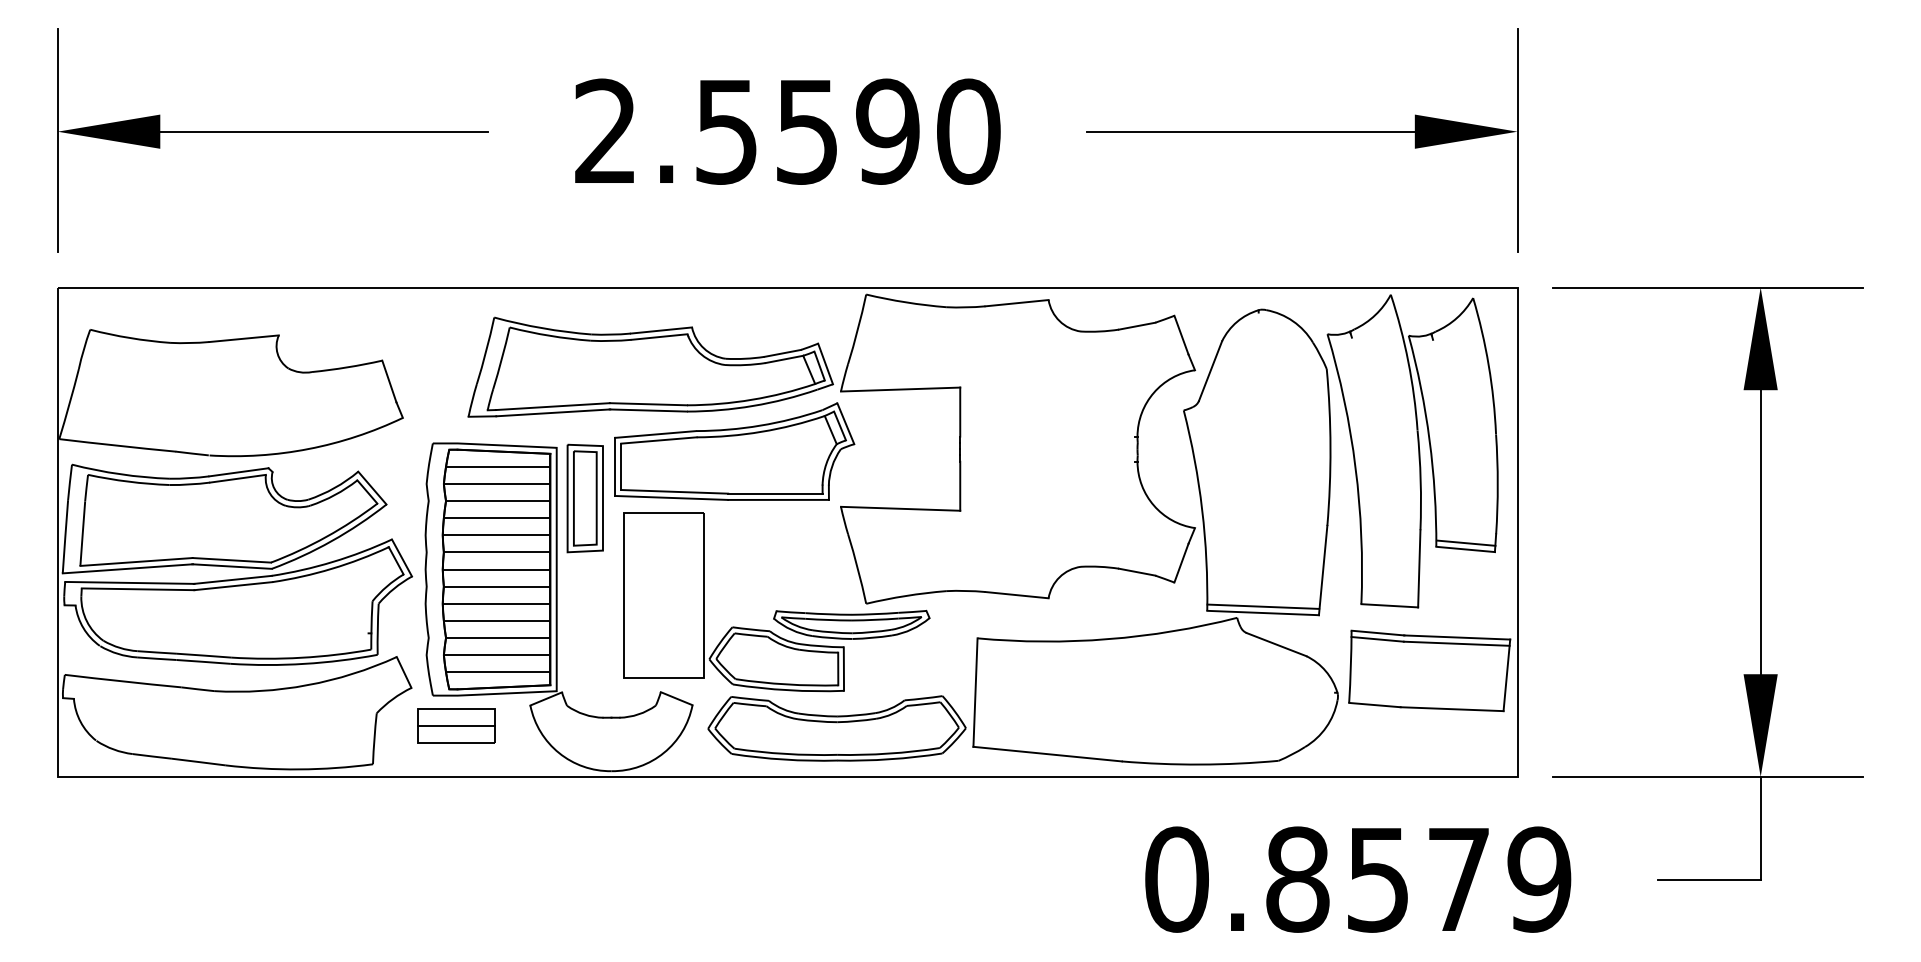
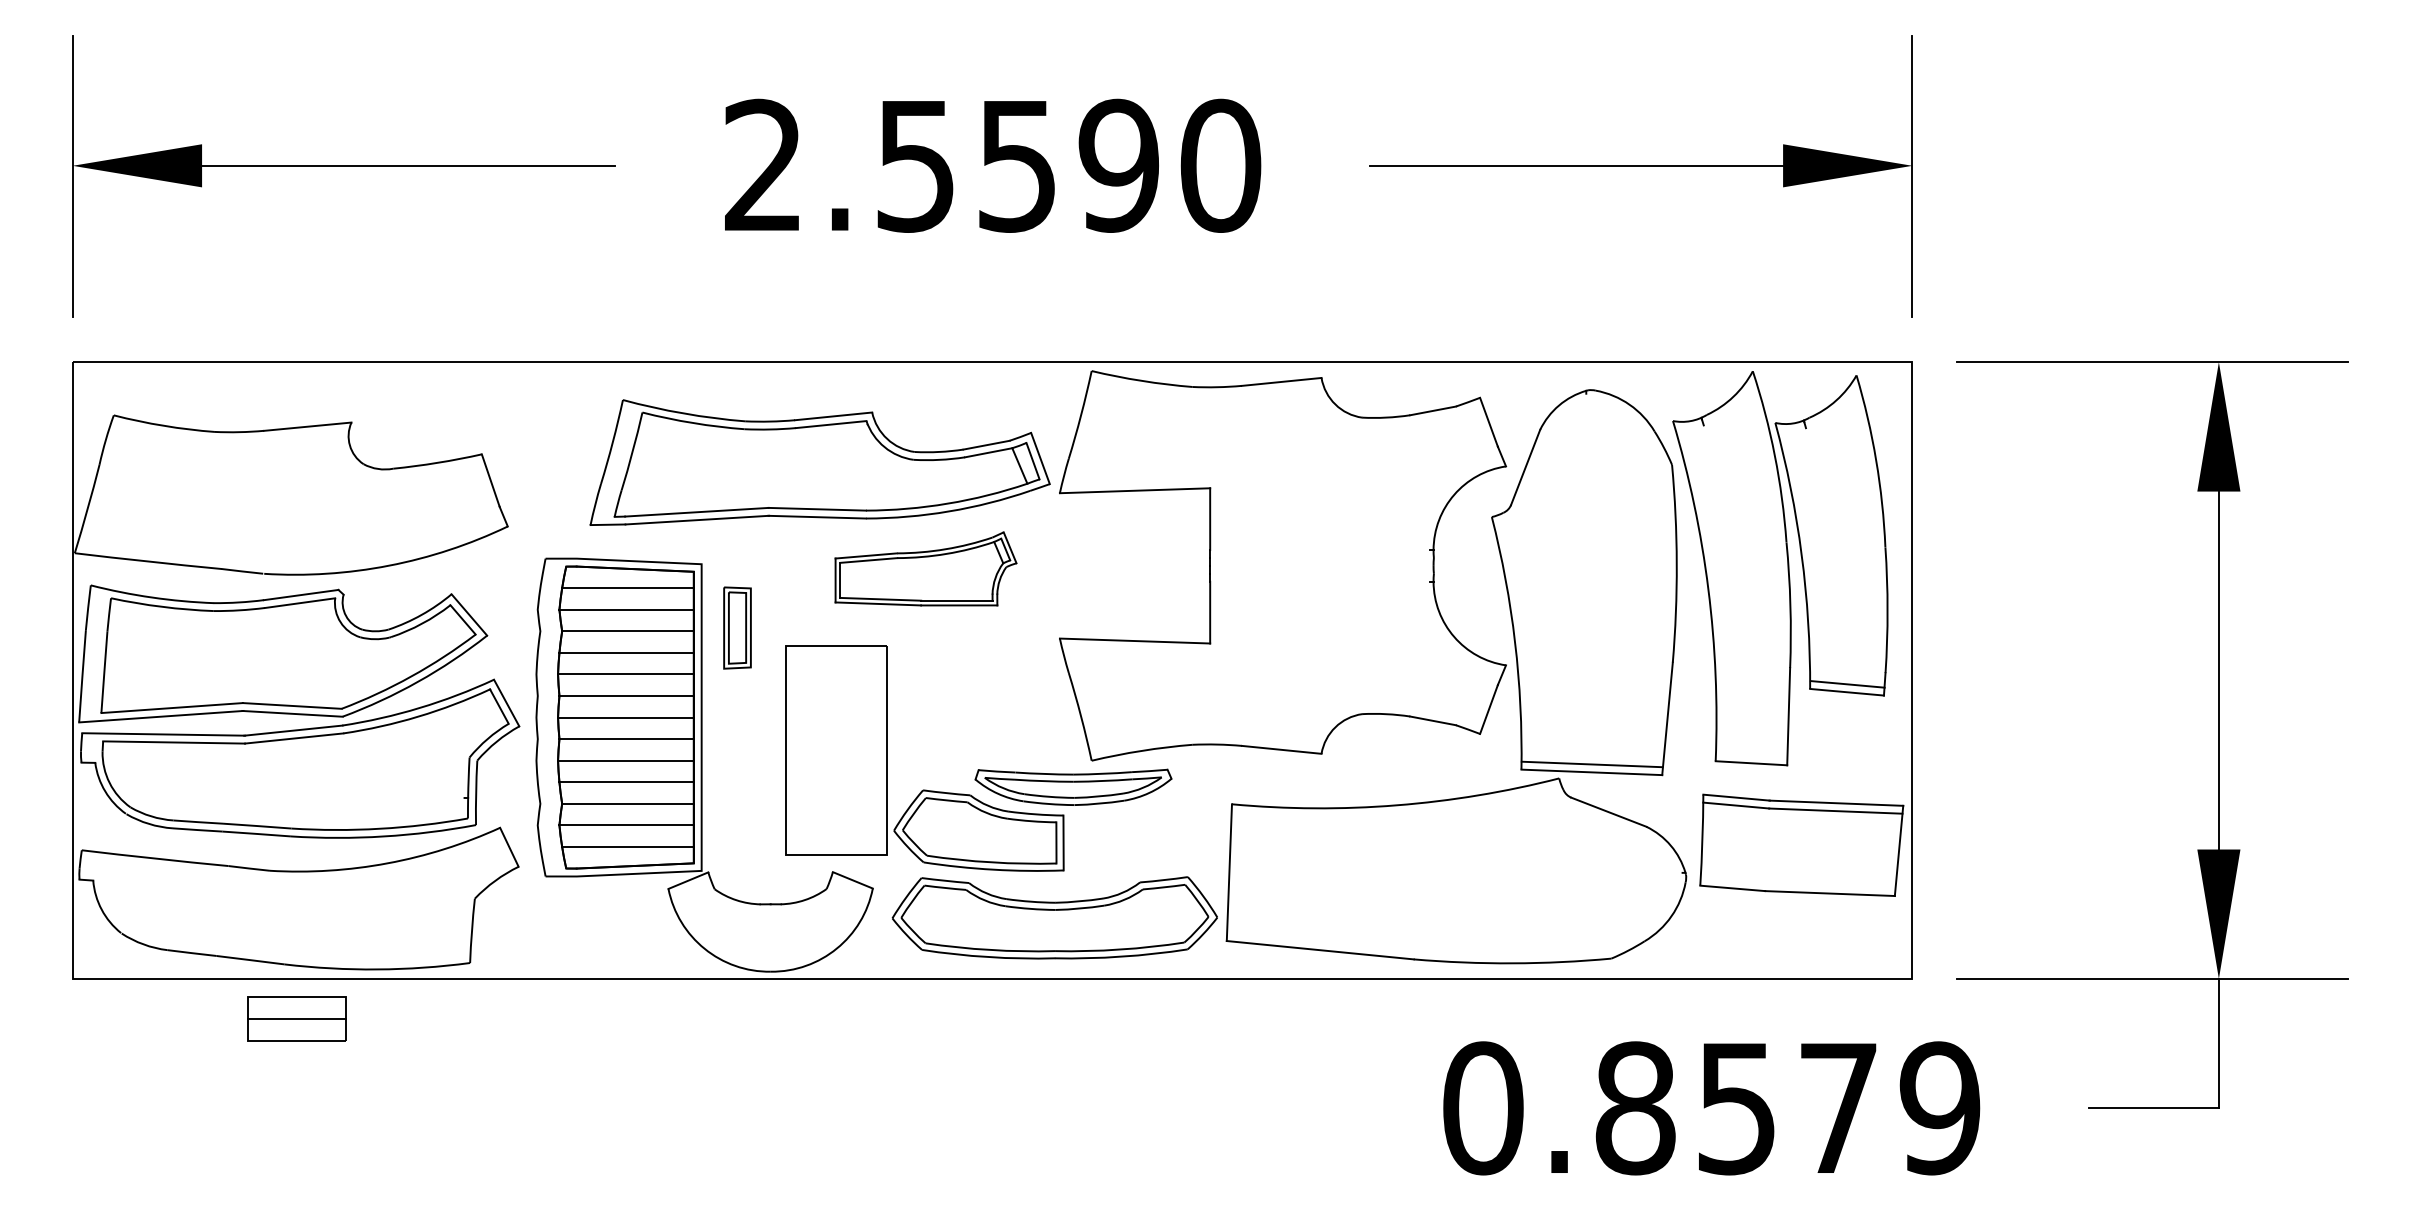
part: (734, 451) -> (925, 568), size x0.6
part: (584, 498) -> (736, 628), size x0.6
part: (456, 725) -> (296, 1018), moved

